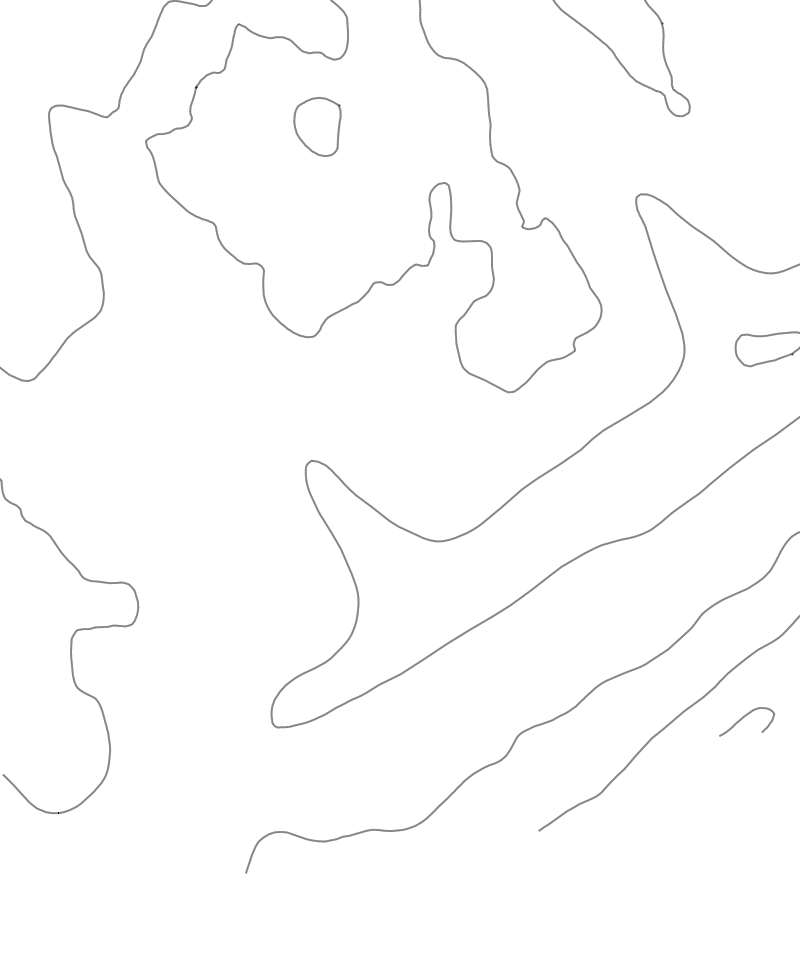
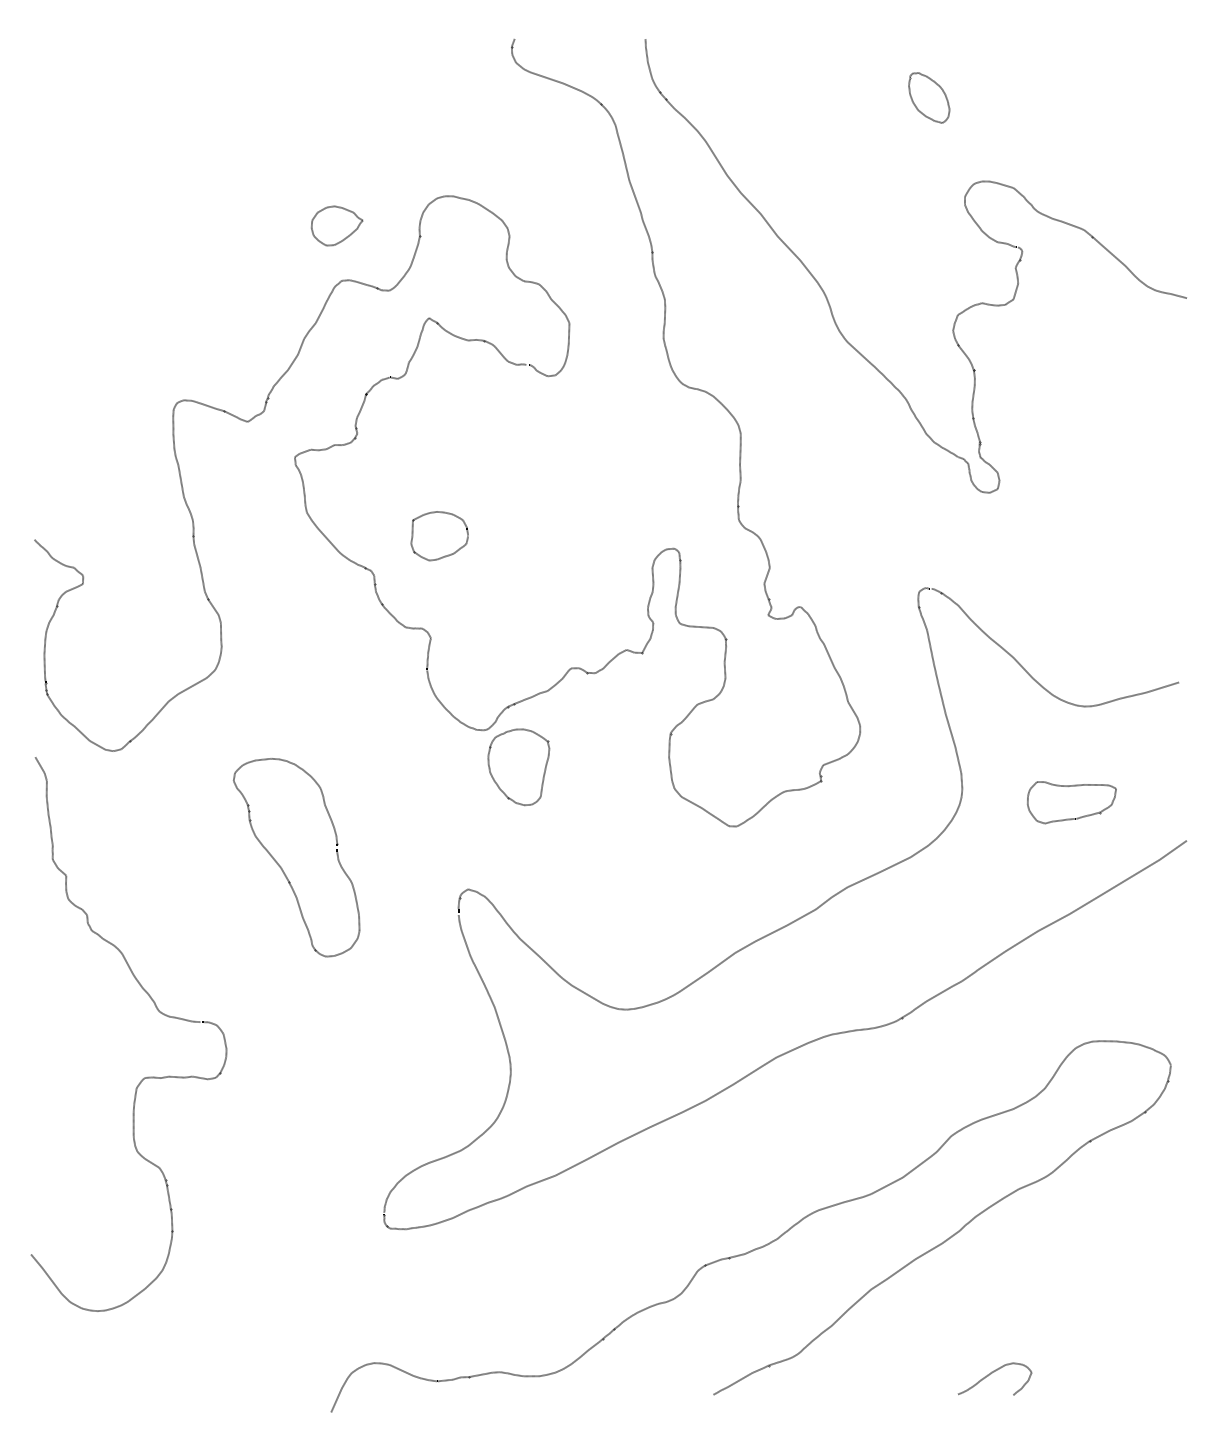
part: (318, 127) -> (518, 767), moved
part: (263, 191) -> (439, 536), added
part: (166, 457) -> (281, 866), added
curve: (744, 717) -> (992, 1373), moved

